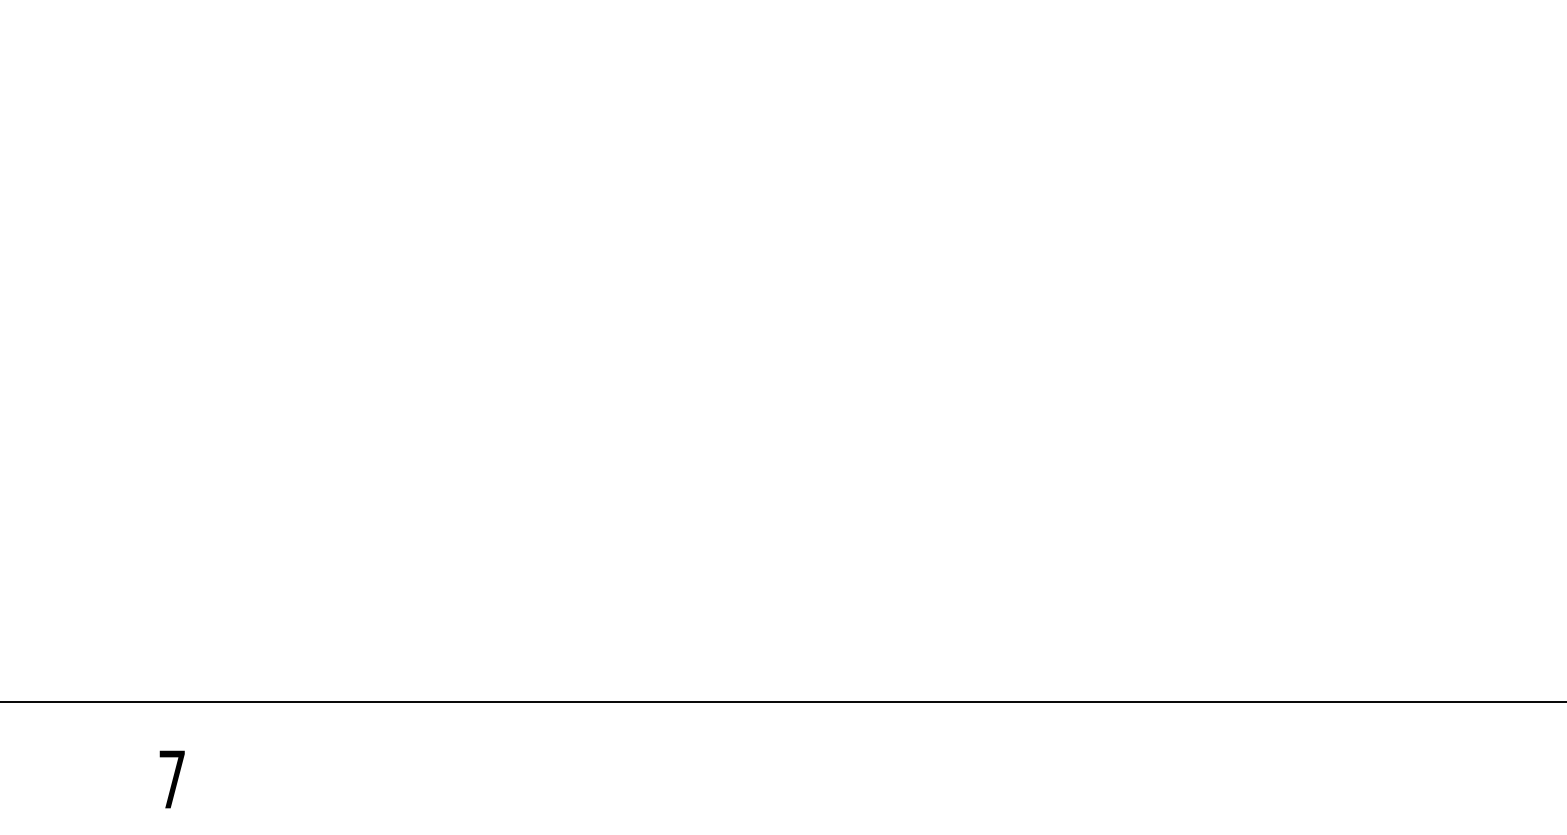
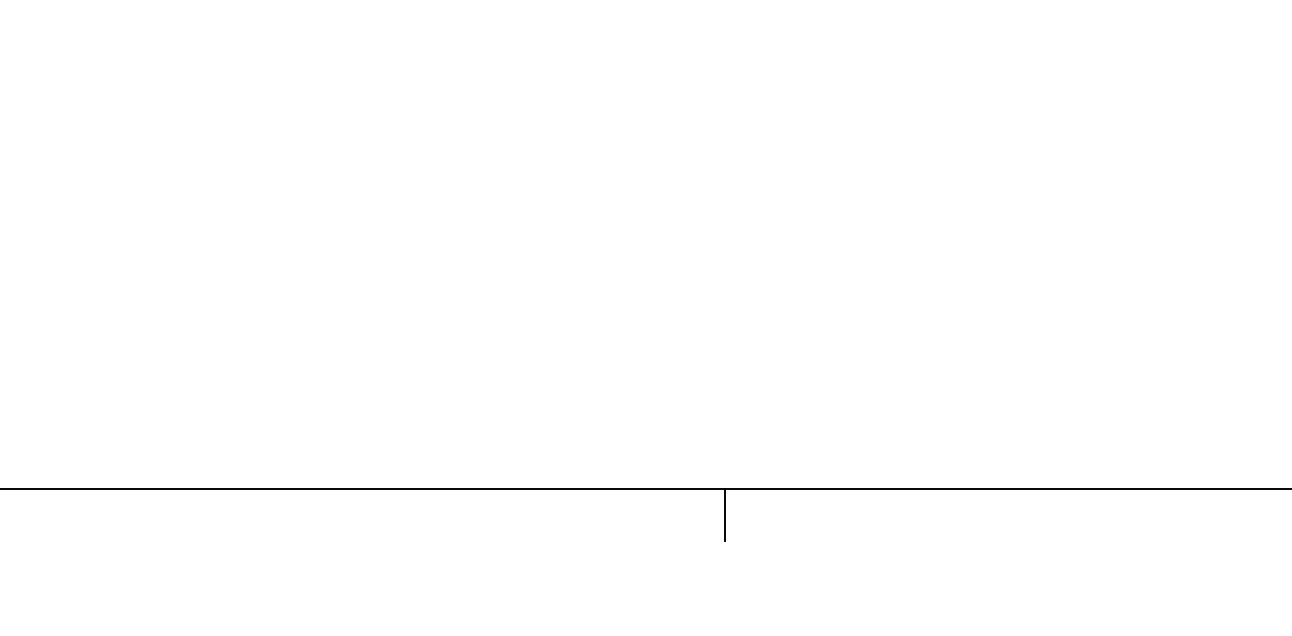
line: (987, 728) -> (725, 515), added

